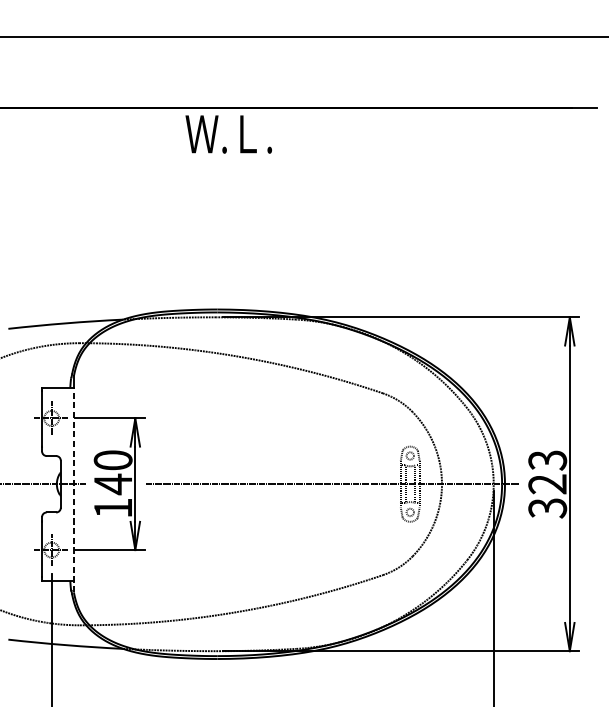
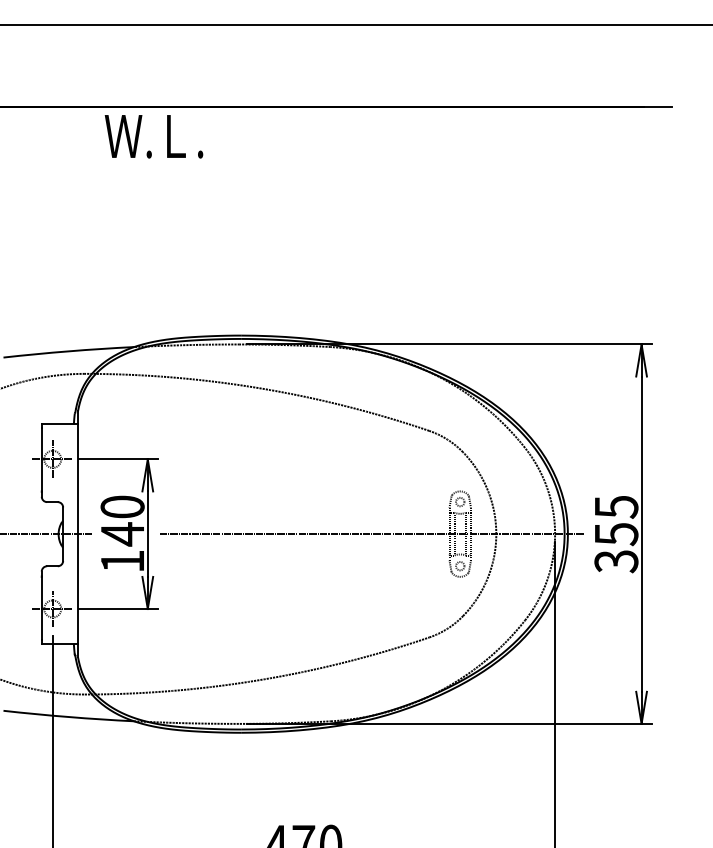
text: (228, 134) -> (153, 136), moved
text: (547, 473) -> (616, 521), 323 -> 355
line: (73, 489) -> (77, 540), dashed -> solid

